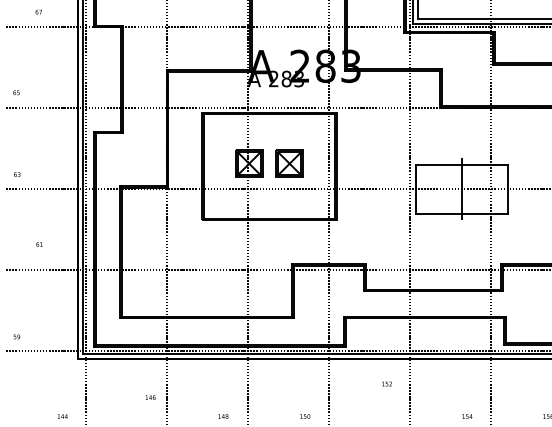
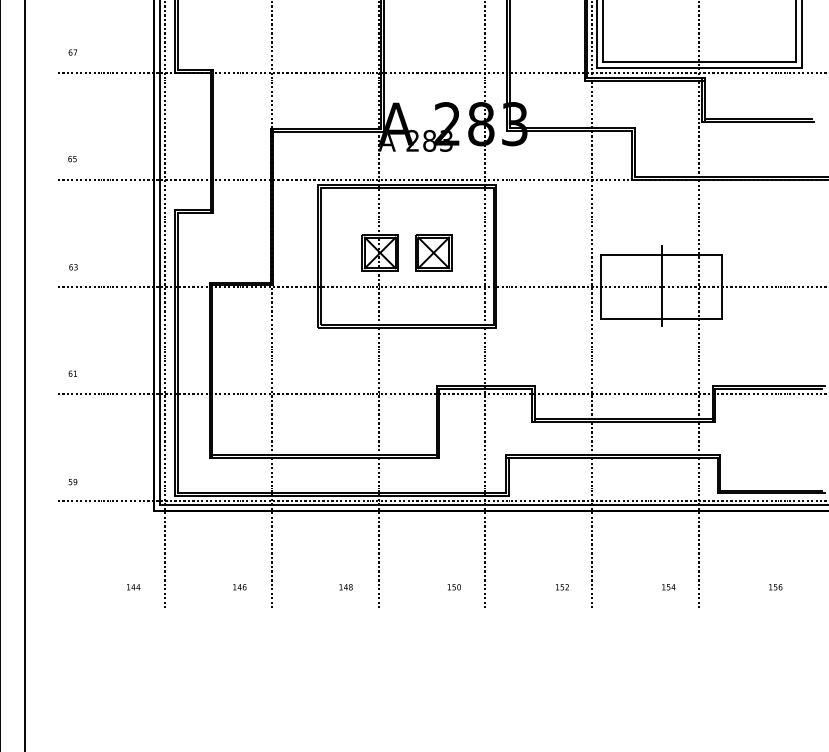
text: (38, 12) -> (72, 52), moved
text: (39, 244) -> (72, 373), moved
text: (387, 384) -> (562, 587), moved
text: (150, 397) -> (239, 587), moved

